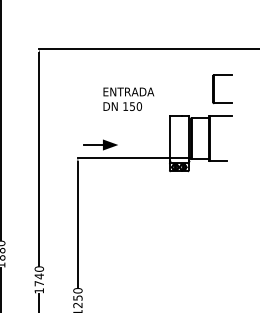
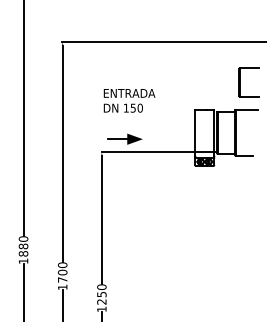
text: (128, 98) -> (129, 100), moved
text: (39, 276) -> (62, 272), 1740 -> 1700

